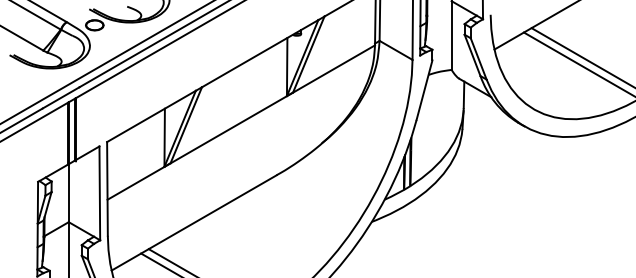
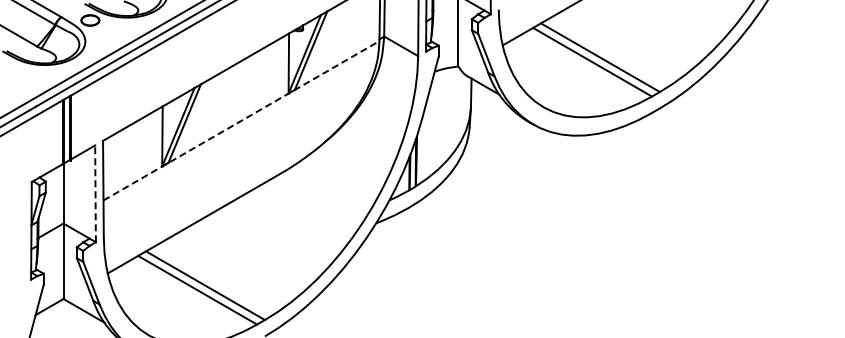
line: (241, 122) -> (241, 120), solid -> dashed
line: (99, 193) -> (95, 193), solid -> dashed

